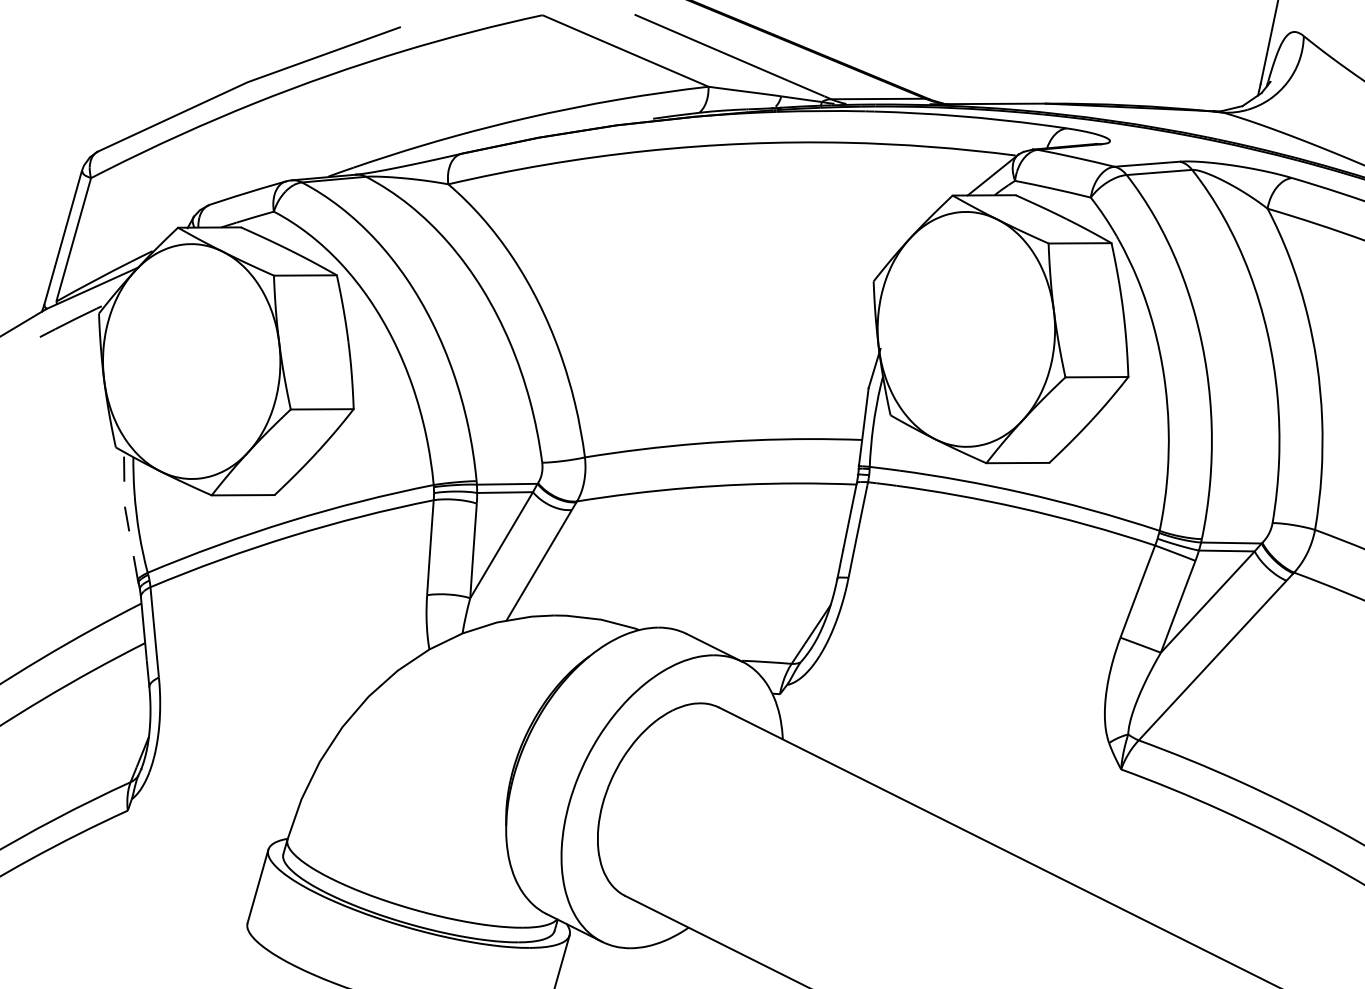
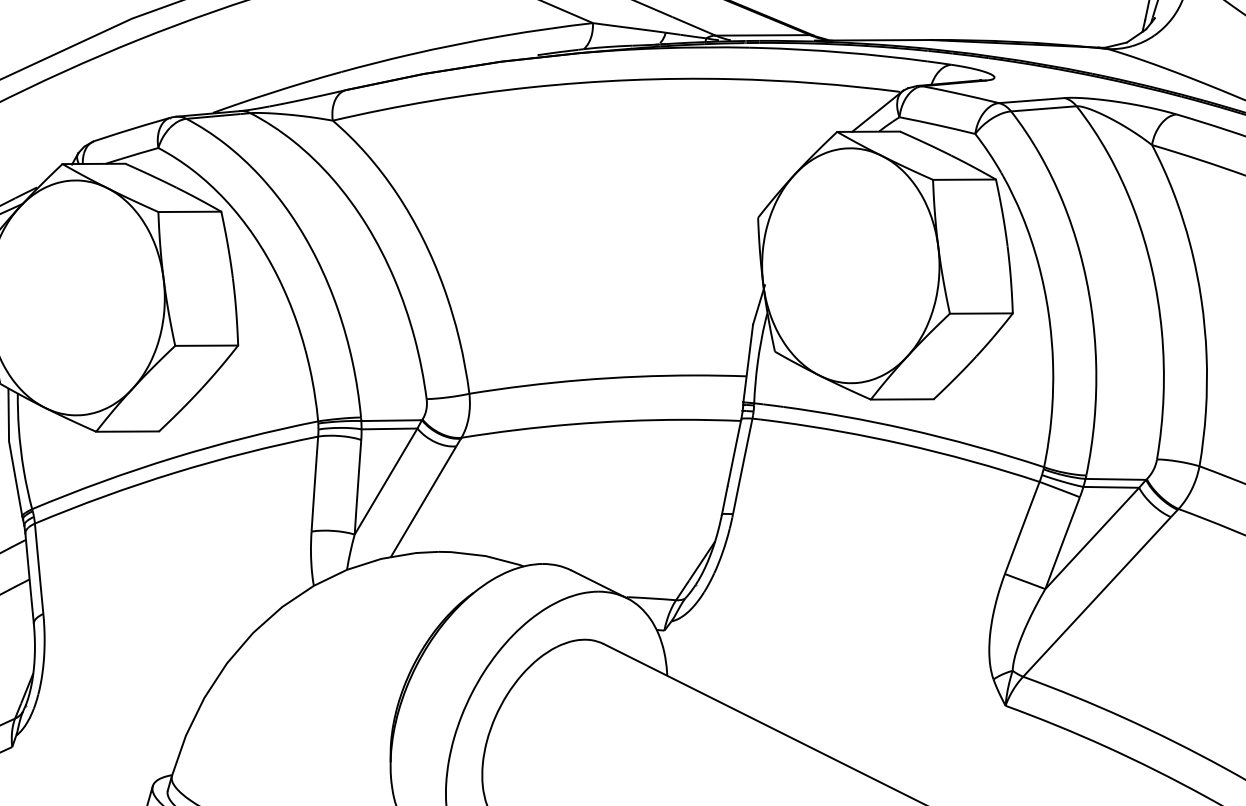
line: (126, 515) -> (10, 451), dashed -> solid

